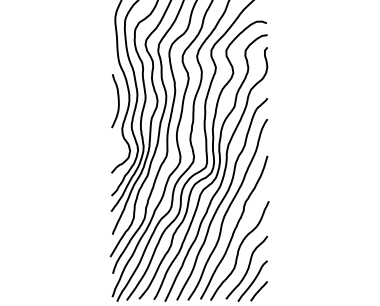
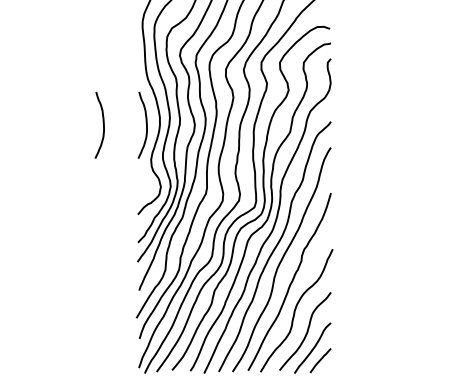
curve: (82, 98) -> (102, 122), added

